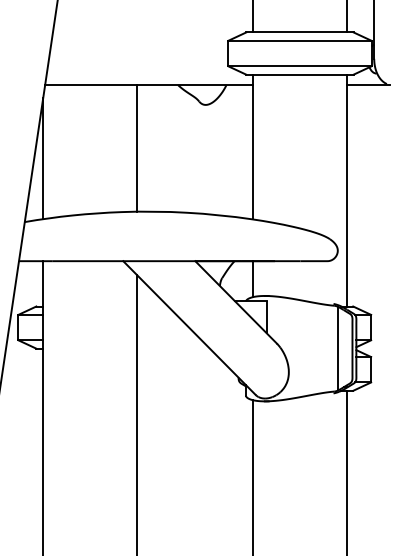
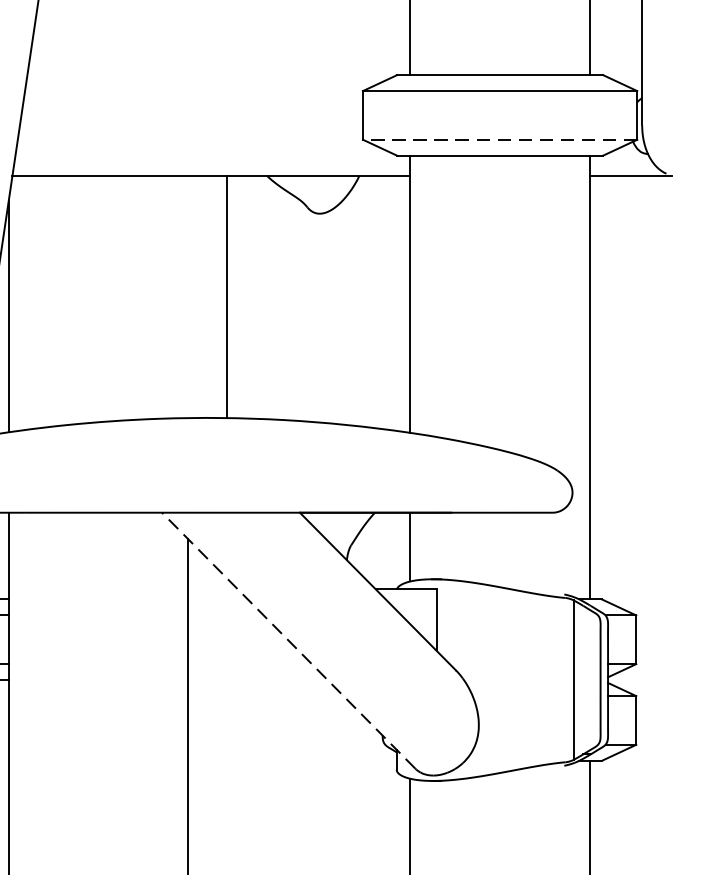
line: (299, 66) -> (499, 140), solid -> dashed
line: (137, 148) -> (227, 297), moved
line: (189, 327) -> (288, 639), solid -> dashed

